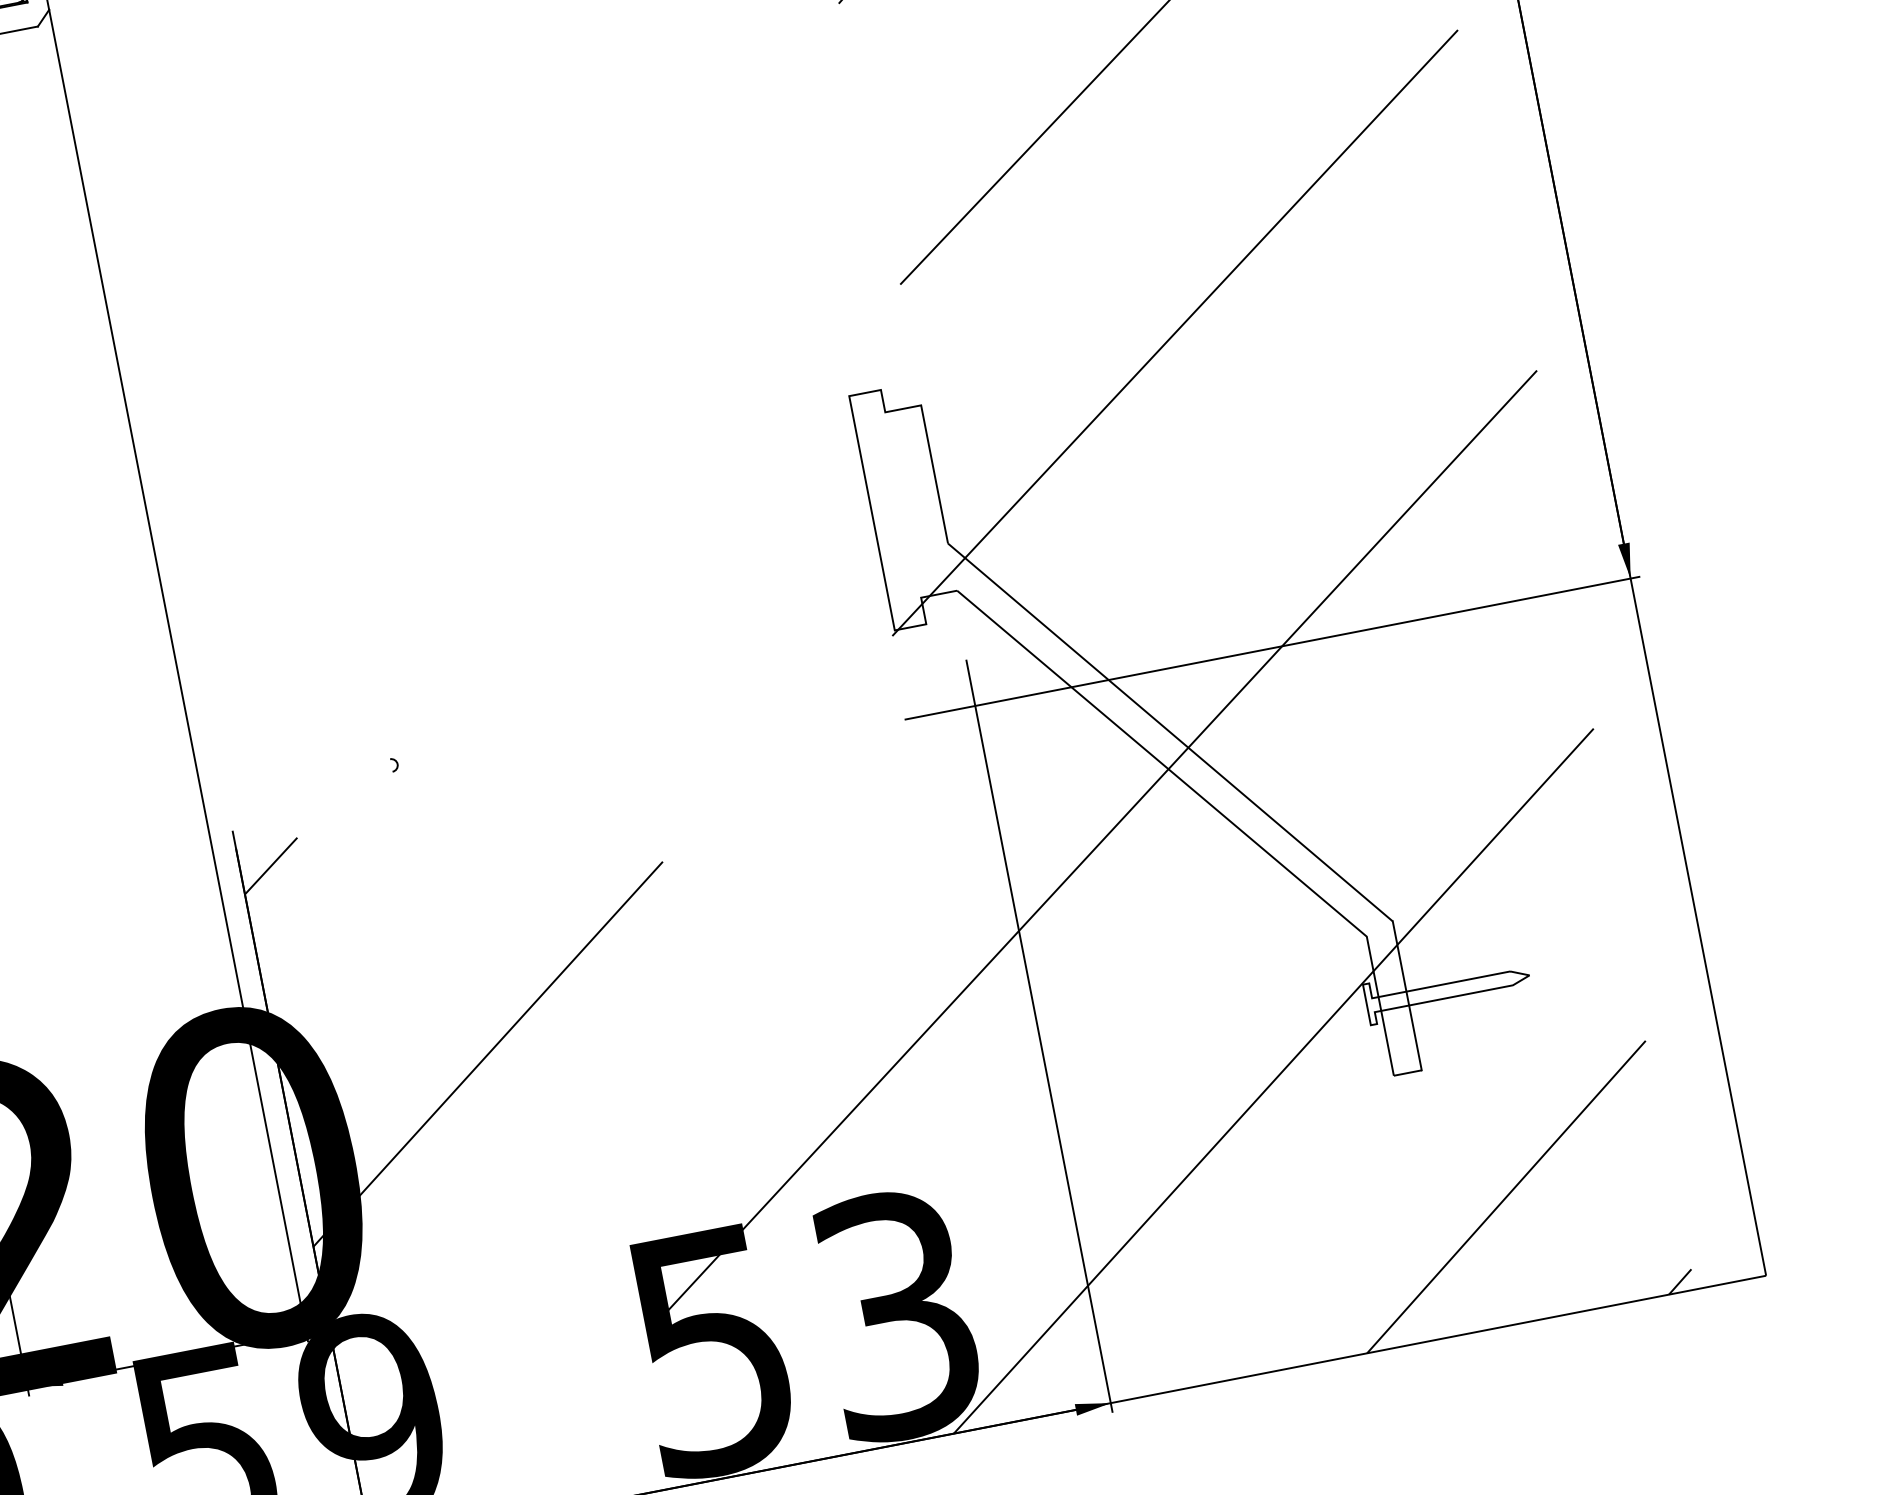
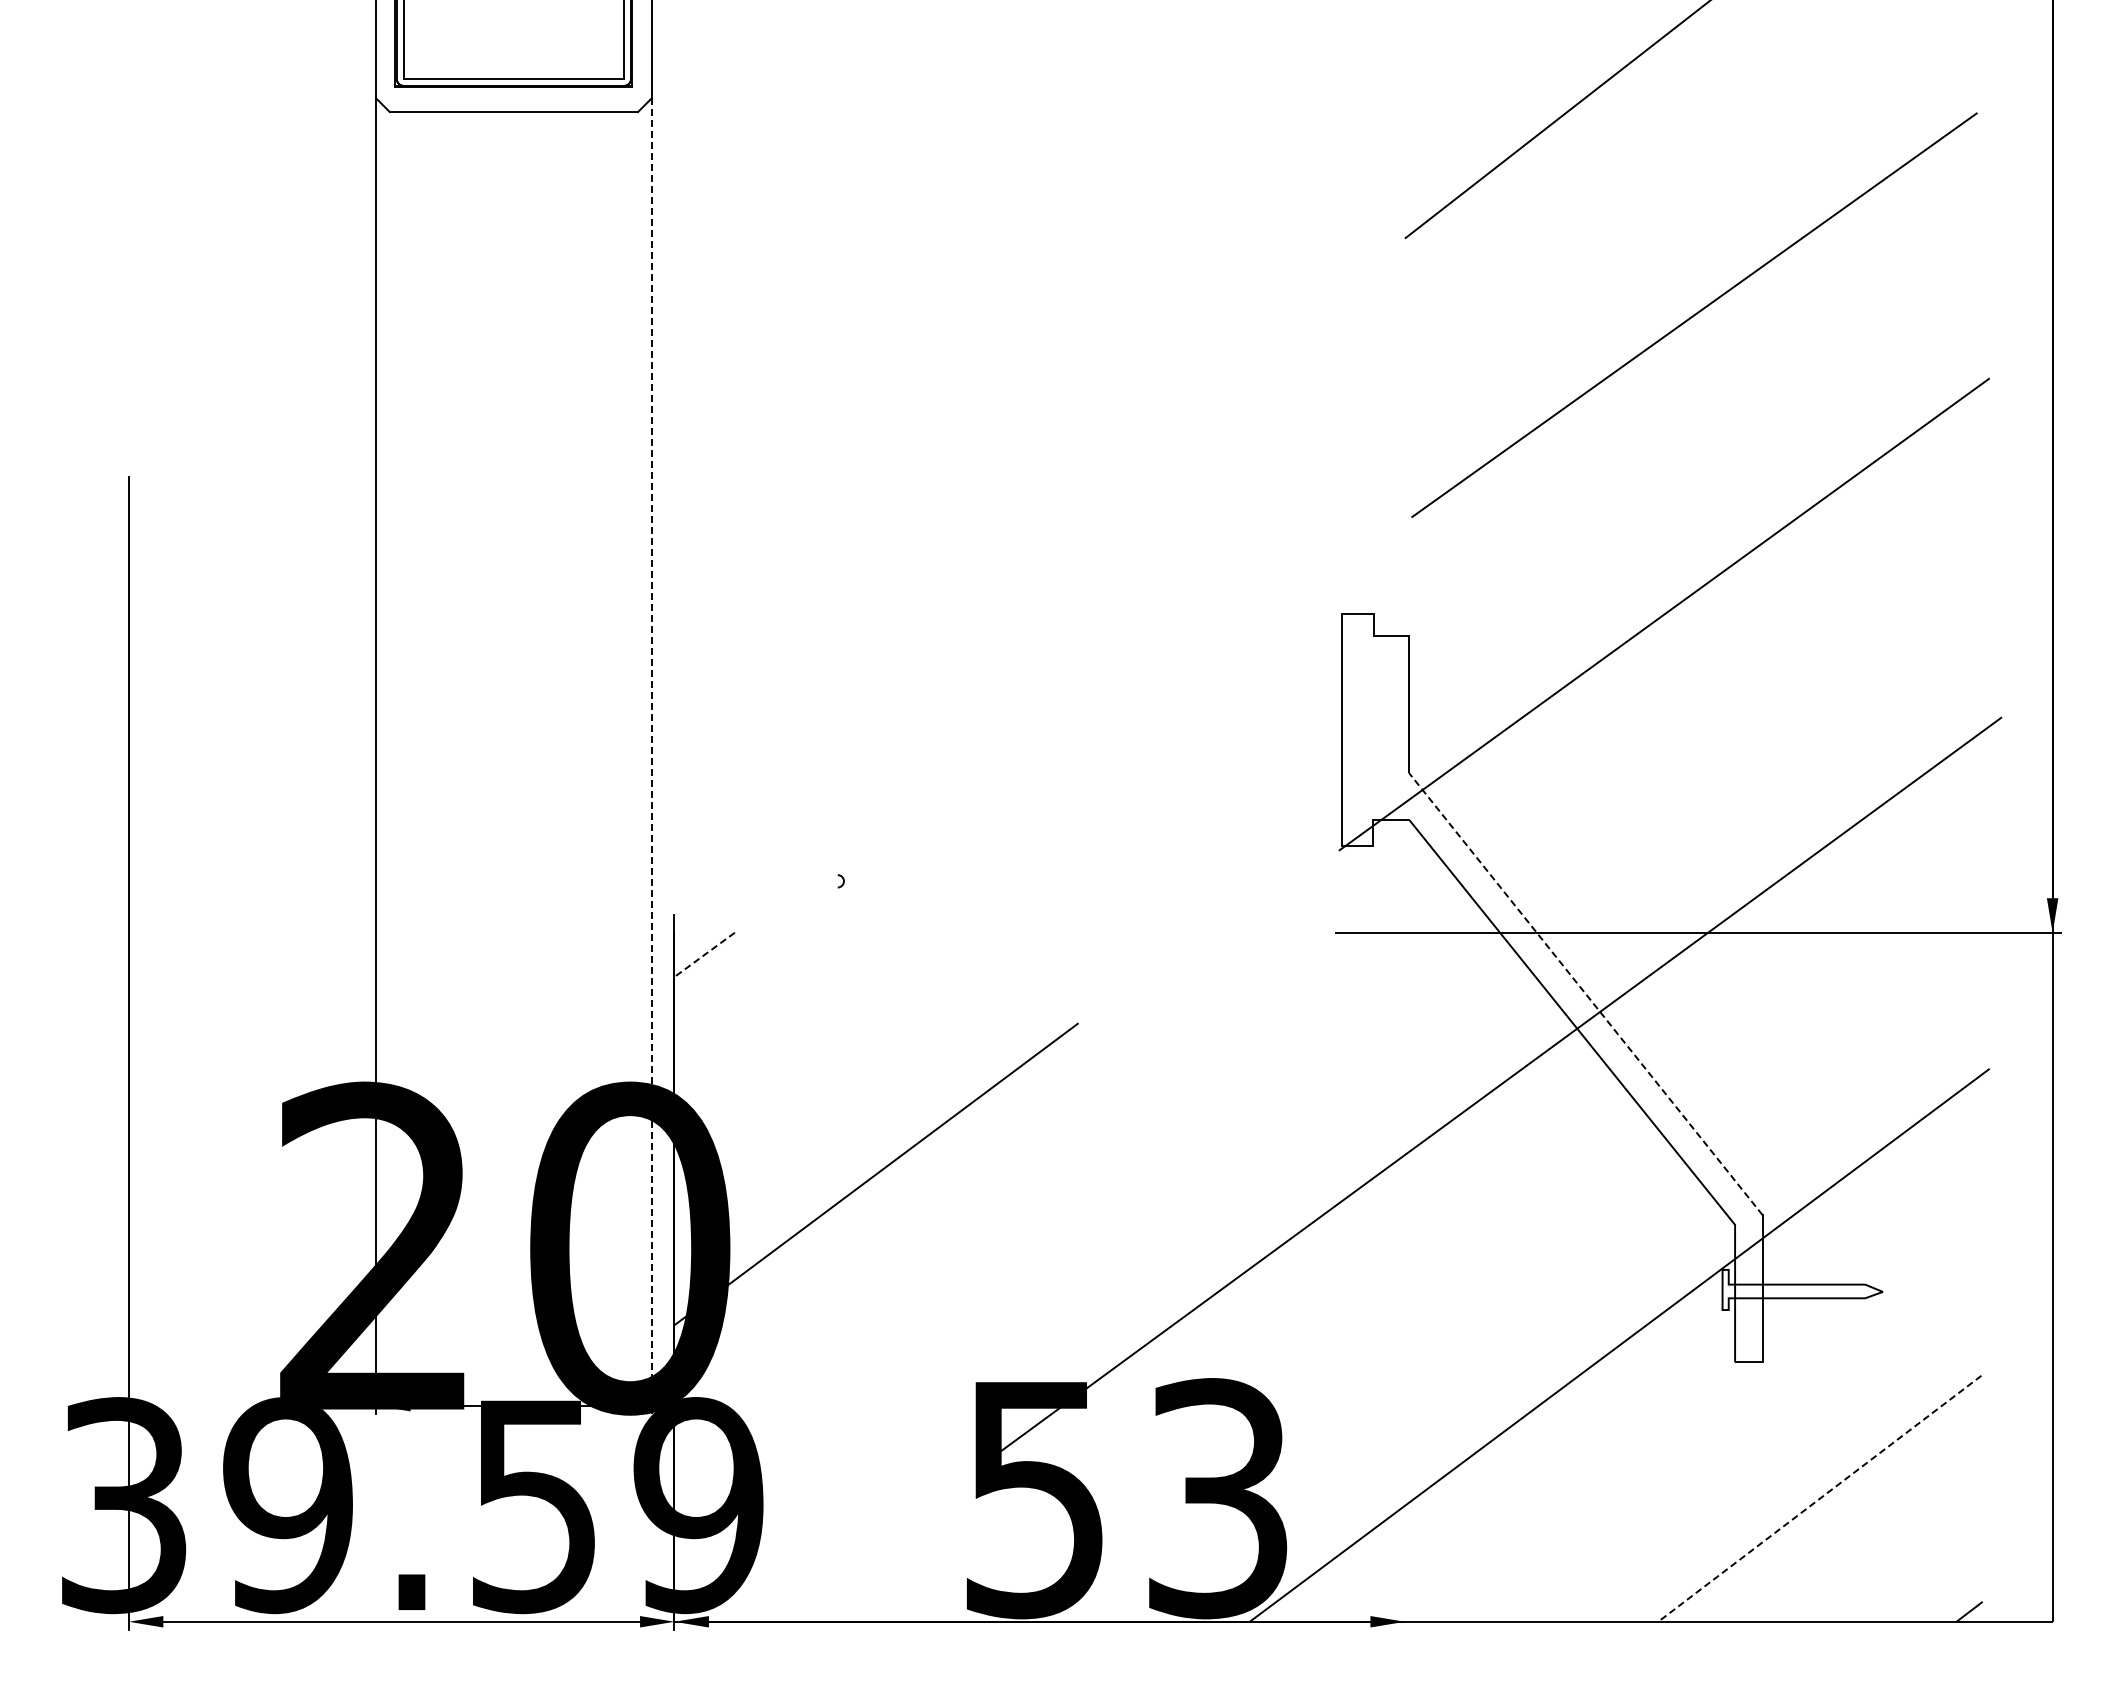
line: (178, 675) -> (651, 756), solid -> dashed
line: (1169, 731) -> (1585, 993), solid -> dashed
line: (271, 866) -> (704, 955), solid -> dashed
line: (1038, 1035) -> (1404, 1258), removed
line: (1506, 1197) -> (1819, 1499), solid -> dashed

